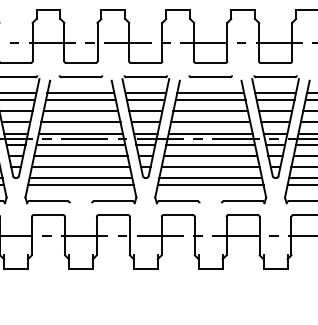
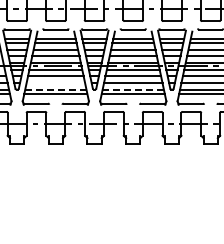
line: (80, 167) -> (55, 83), removed
line: (80, 177) -> (55, 89), solid -> dashed
line: (211, 177) -> (133, 89), solid -> dashed

